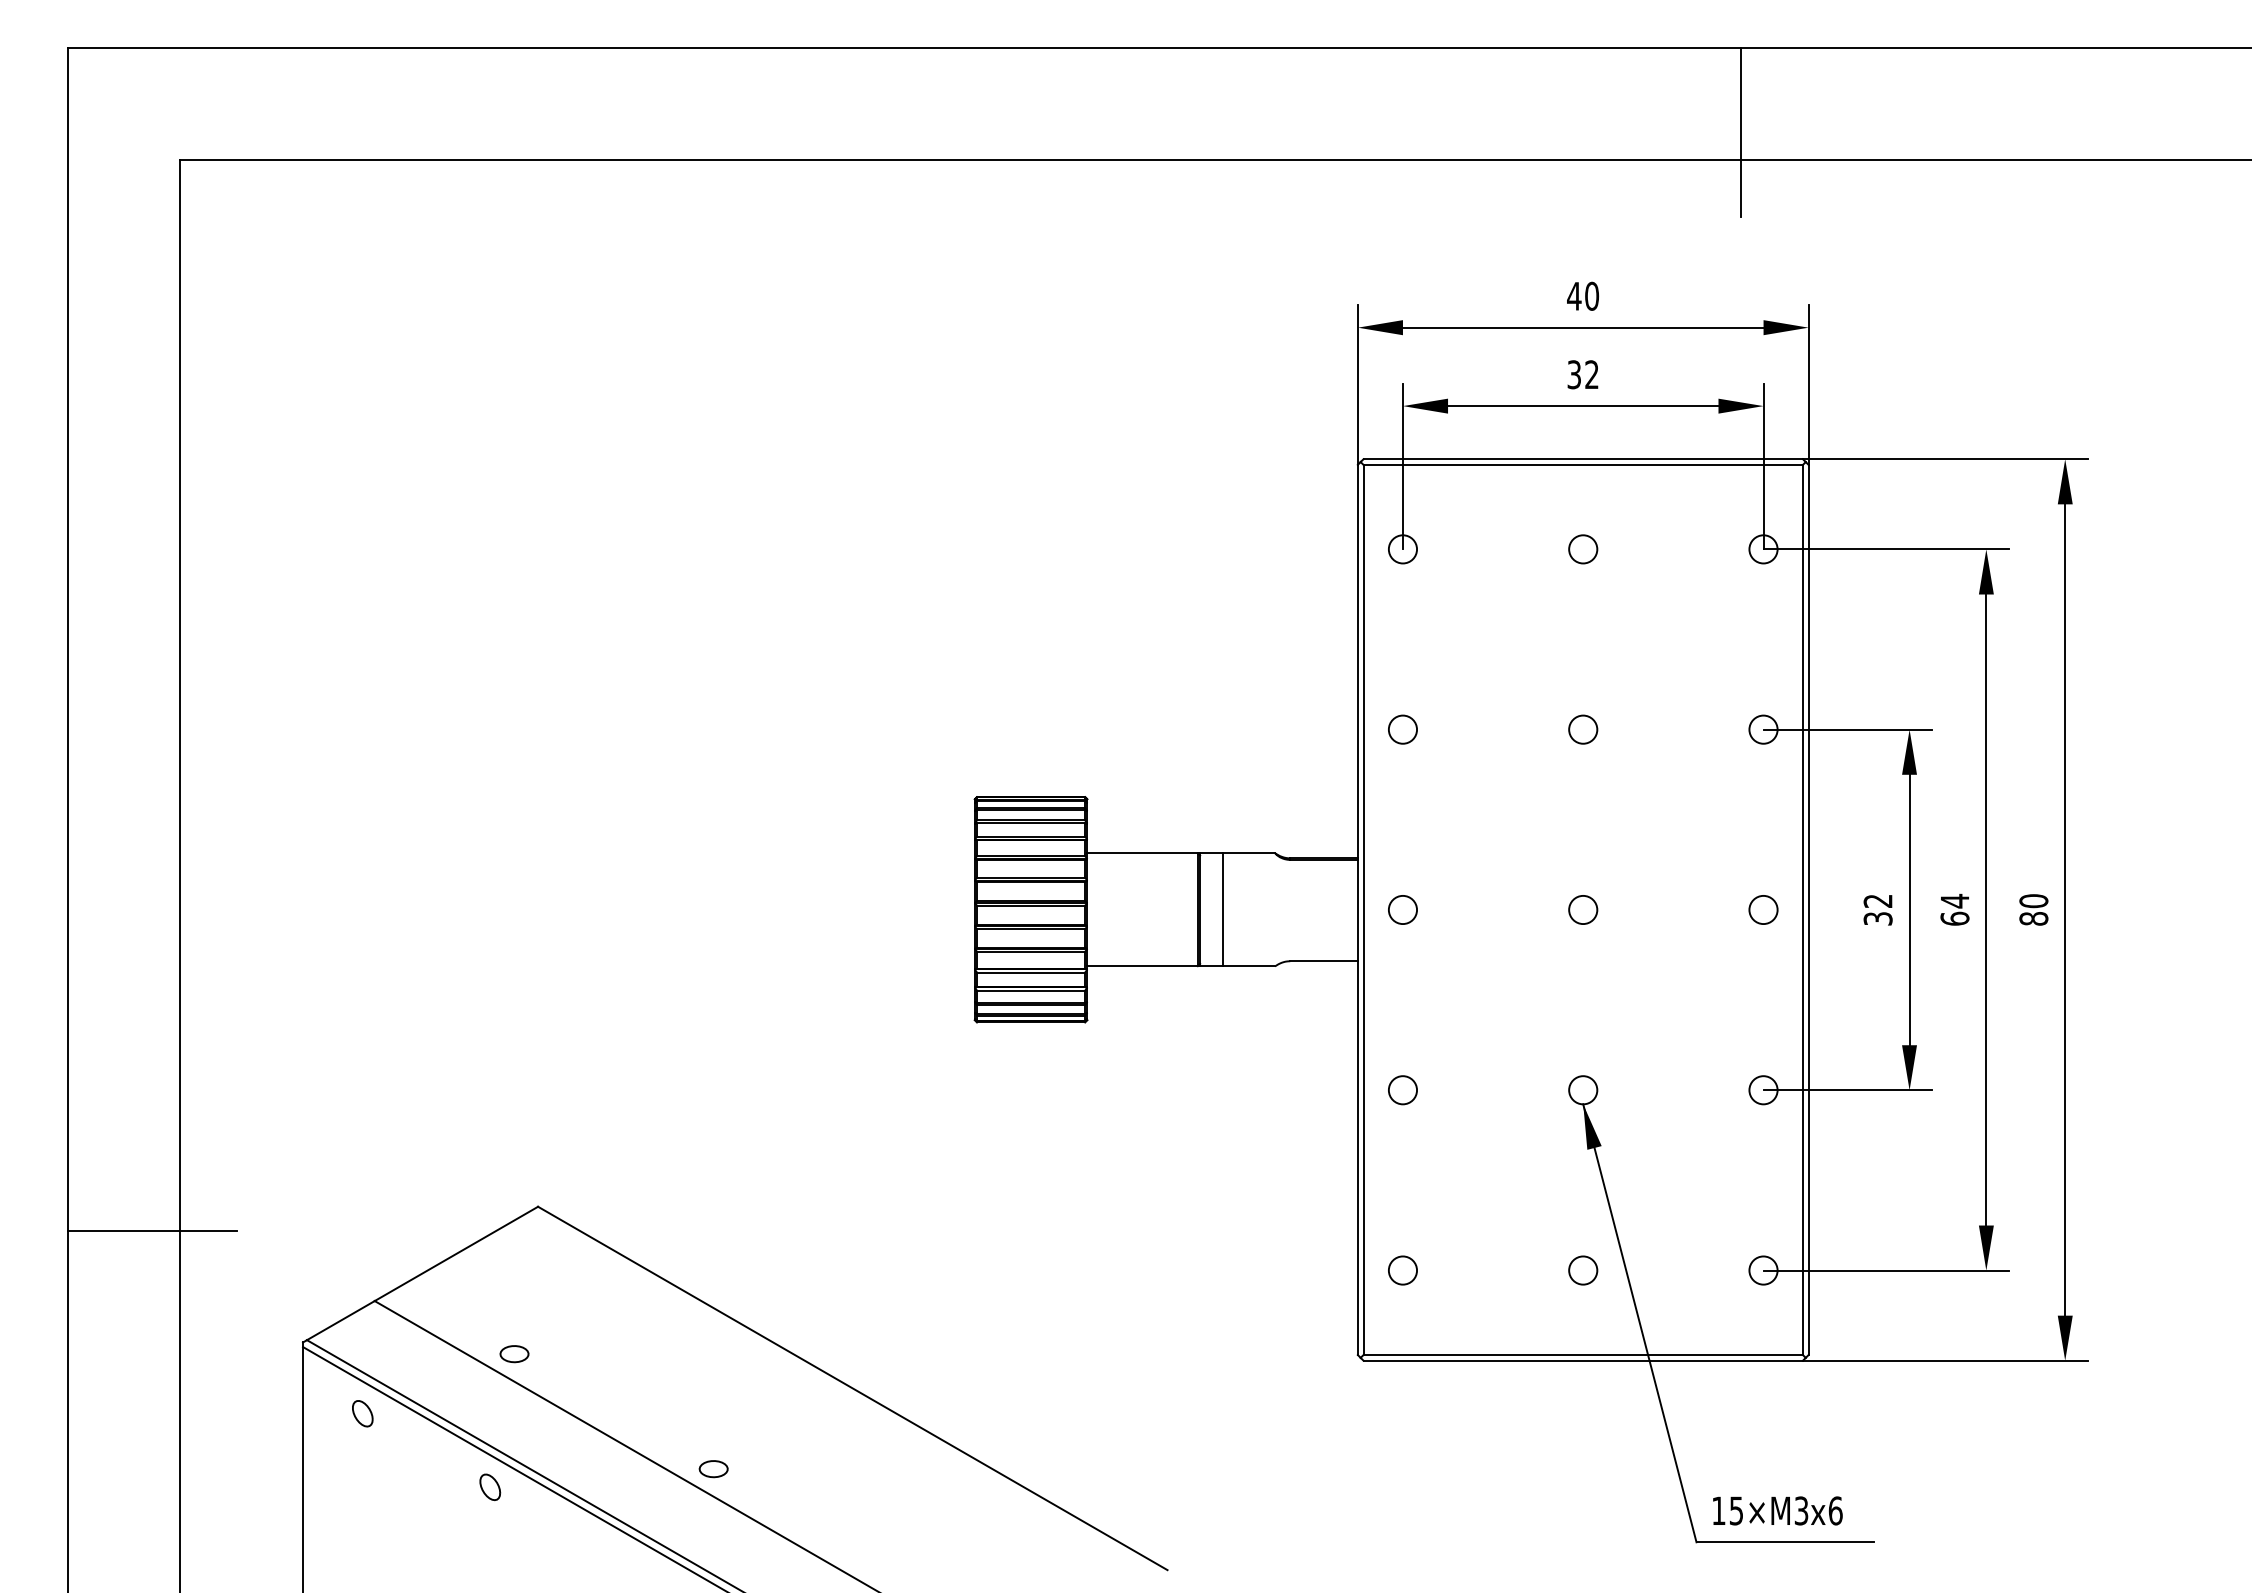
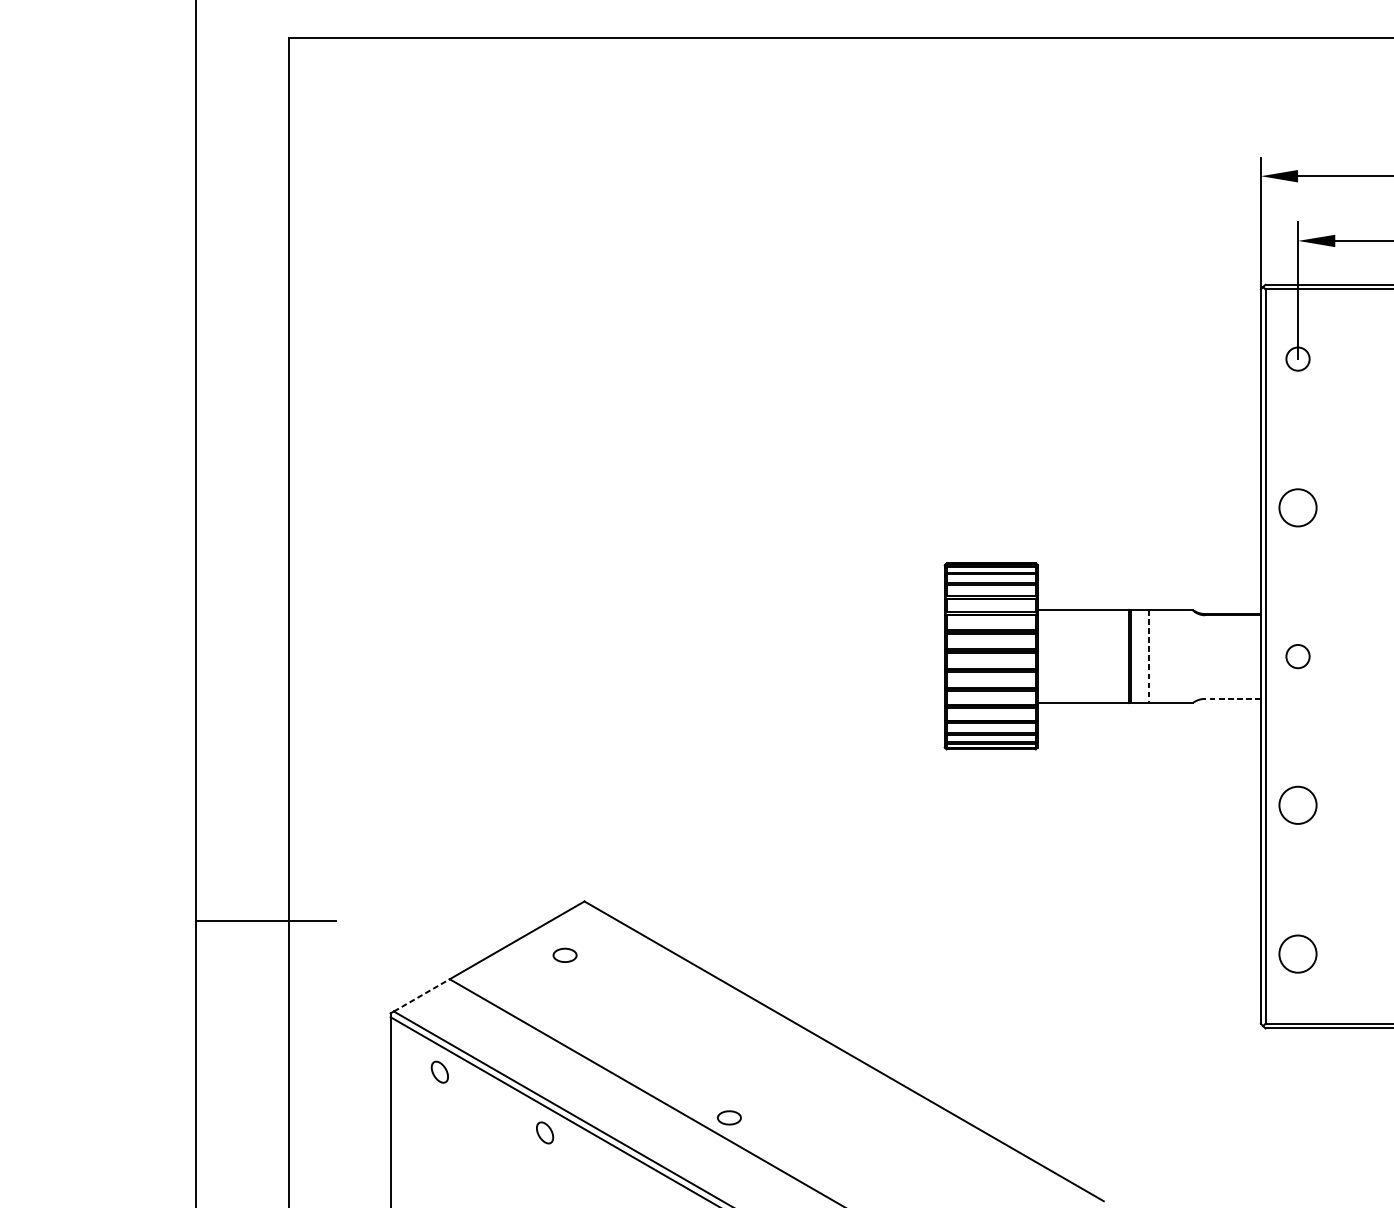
circle: (1402, 729) -> (1297, 507), size x1.6
line: (1222, 910) -> (1149, 657), solid -> dashed
line: (1324, 961) -> (1233, 699), solid -> dashed
circle: (1402, 1090) -> (1297, 805), size x1.6
circle: (1402, 1270) -> (1297, 954), size x1.6
line: (341, 1320) -> (422, 995), solid -> dashed
part: (514, 1354) -> (565, 955), moved

